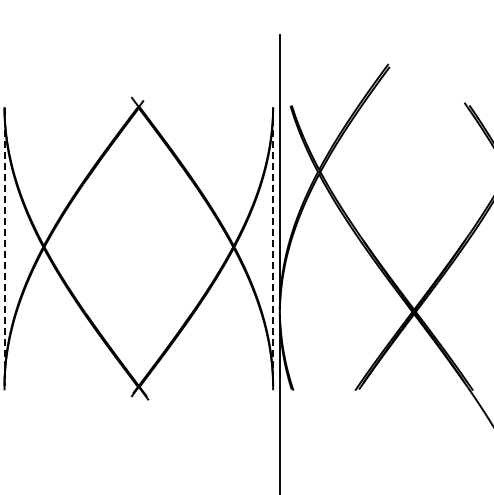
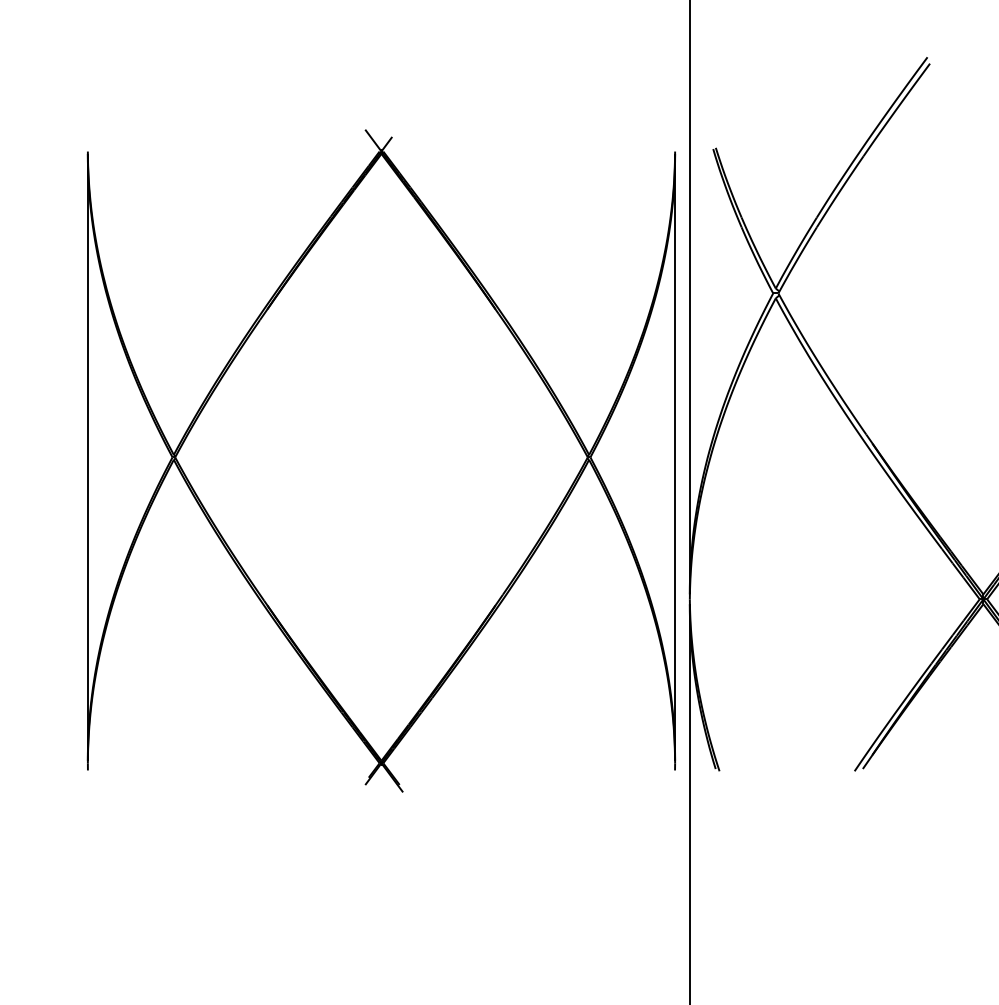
line: (4, 247) -> (87, 458), dashed -> solid
line: (273, 247) -> (675, 458), dashed -> solid

